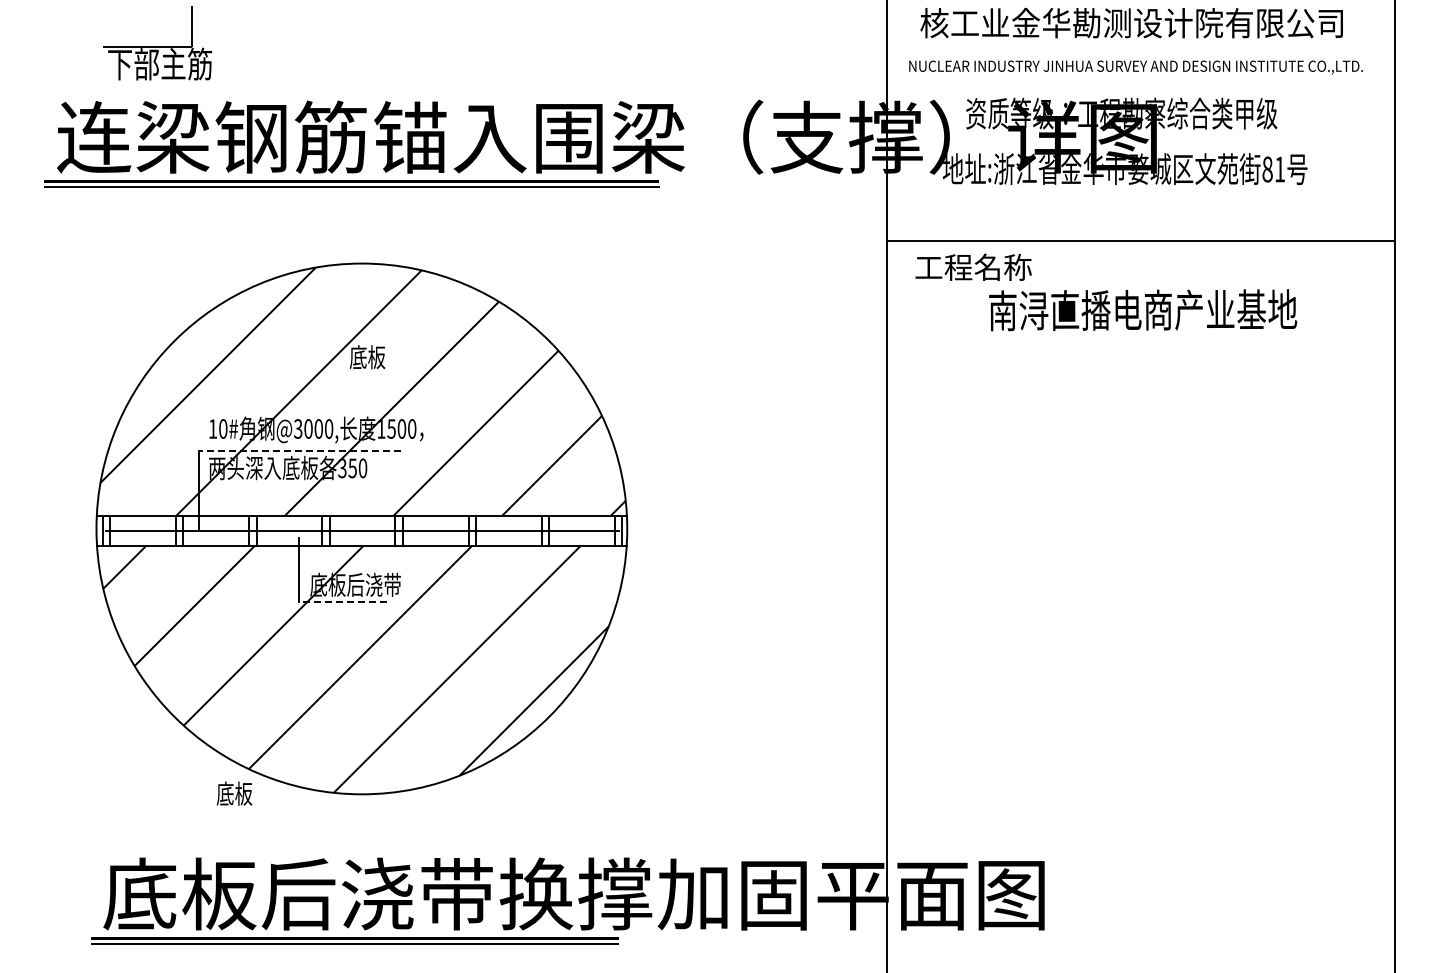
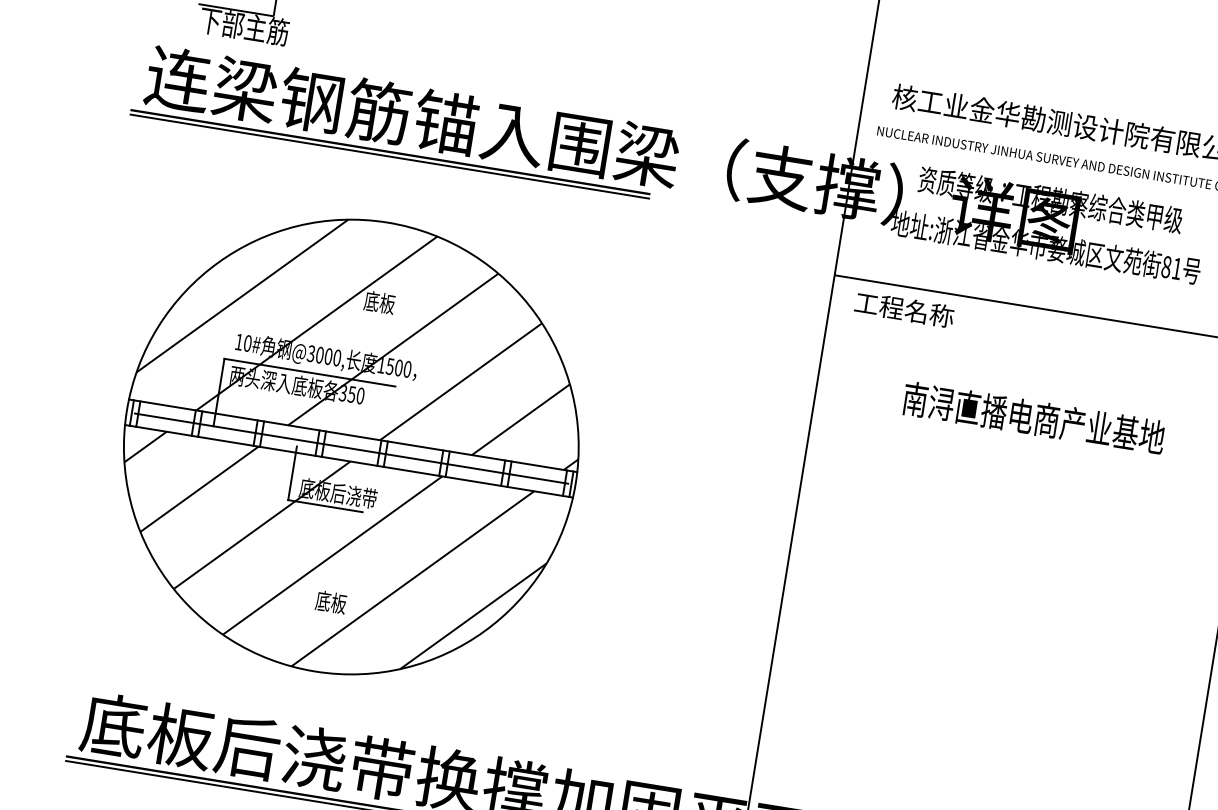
text: (1143, 310) -> (1034, 418), moved
line: (299, 451) -> (309, 373), dashed -> solid
line: (343, 601) -> (325, 505), dashed -> solid
text: (234, 793) -> (331, 602), moved

